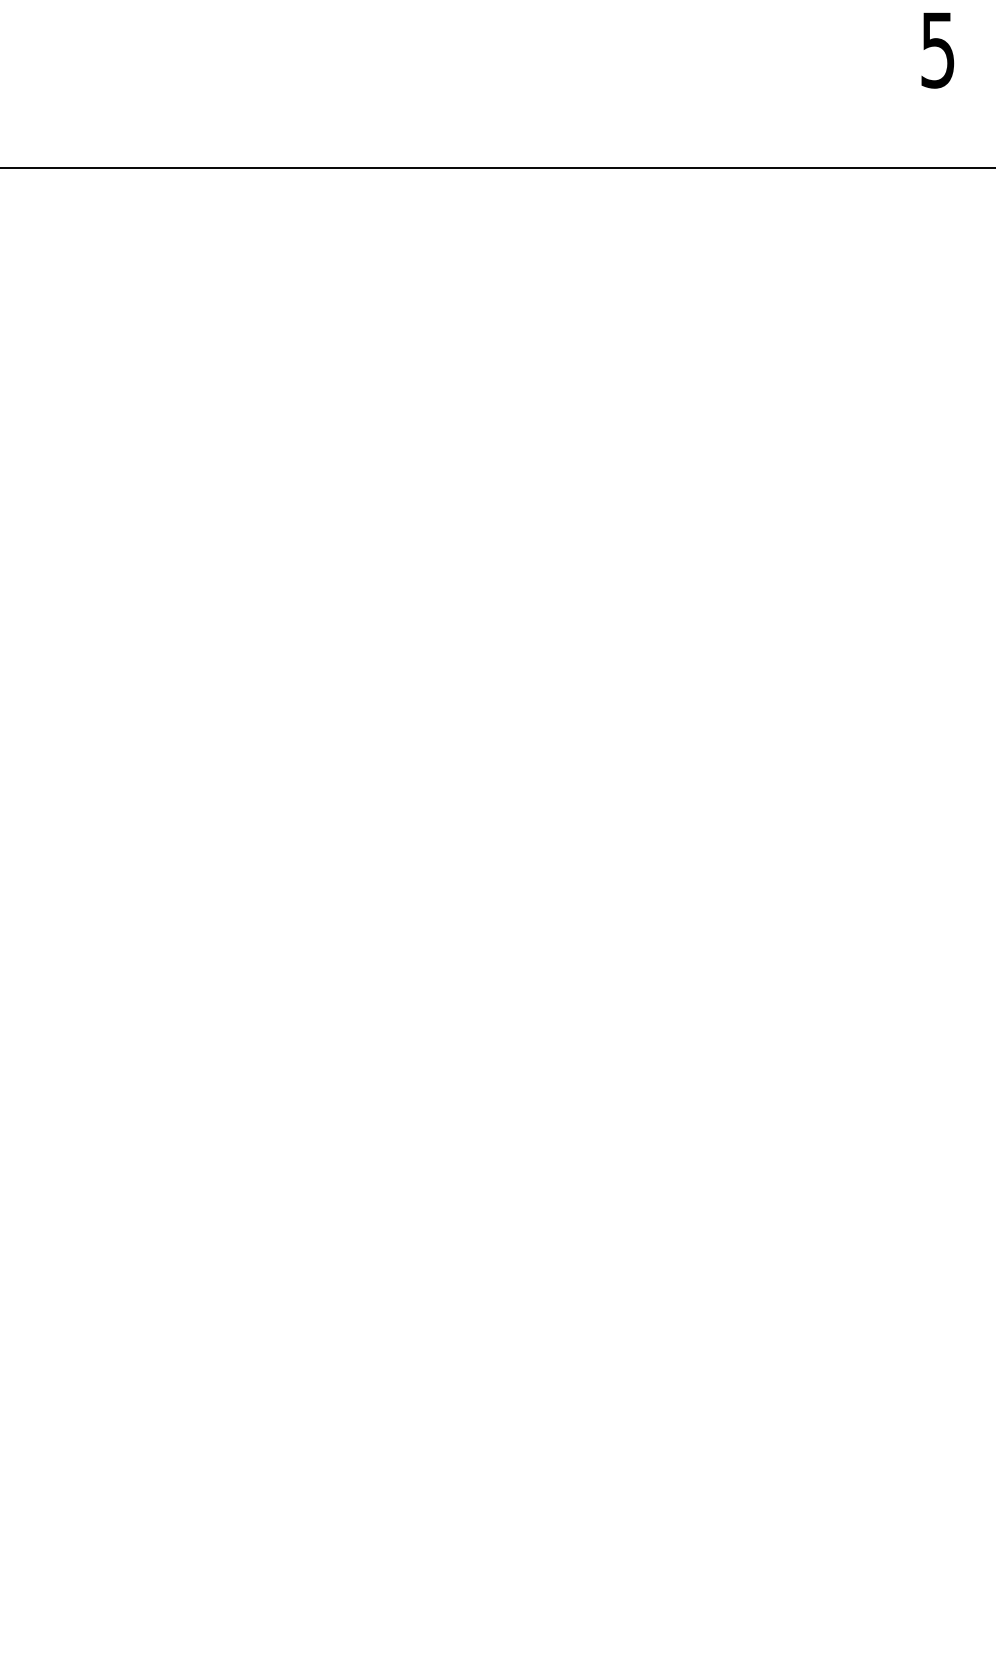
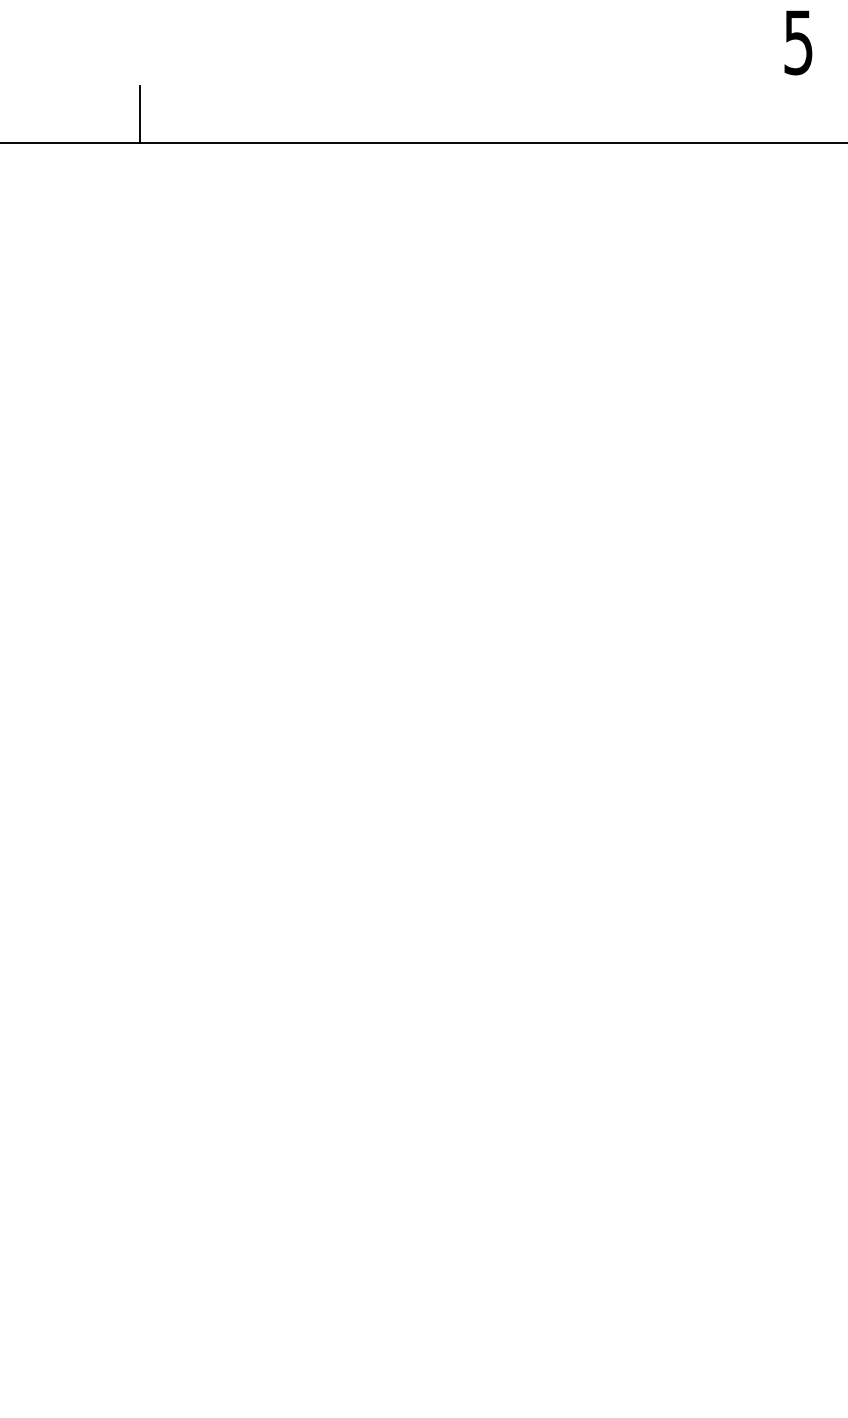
line: (163, 133) -> (139, 113), added

